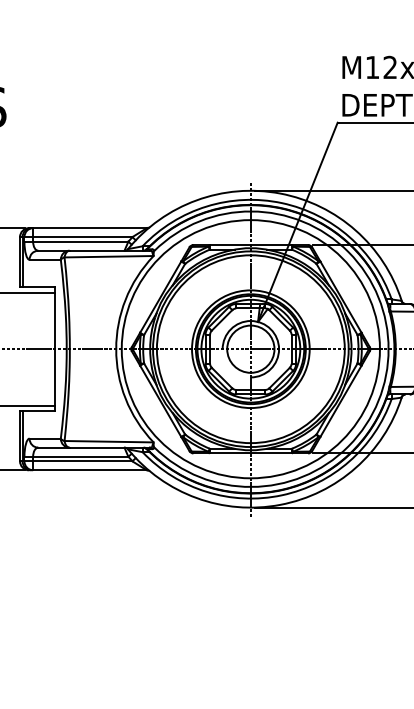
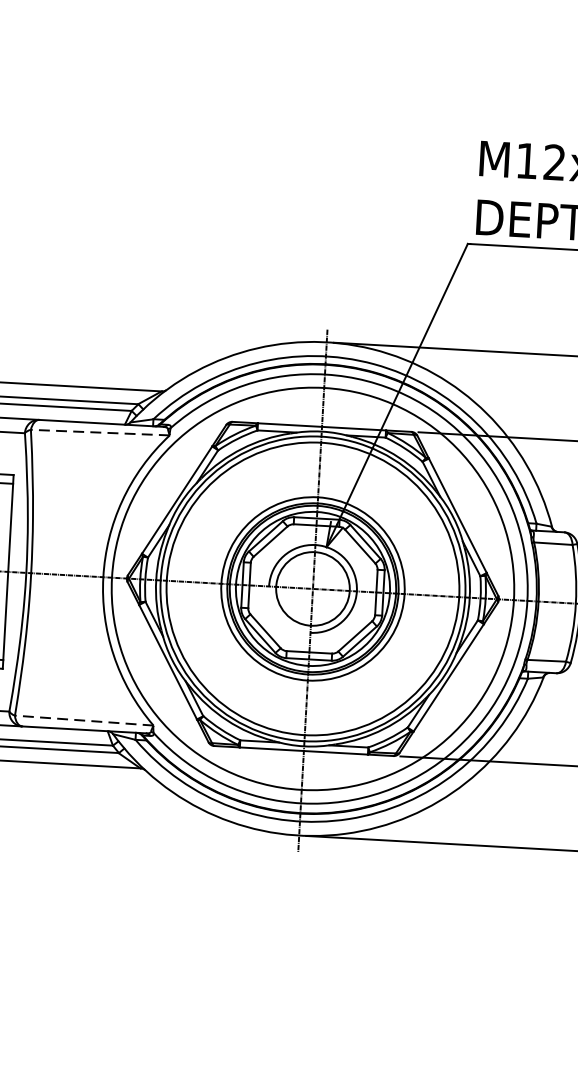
line: (109, 256) -> (100, 432), solid -> dashed
line: (109, 441) -> (84, 720), solid -> dashed

